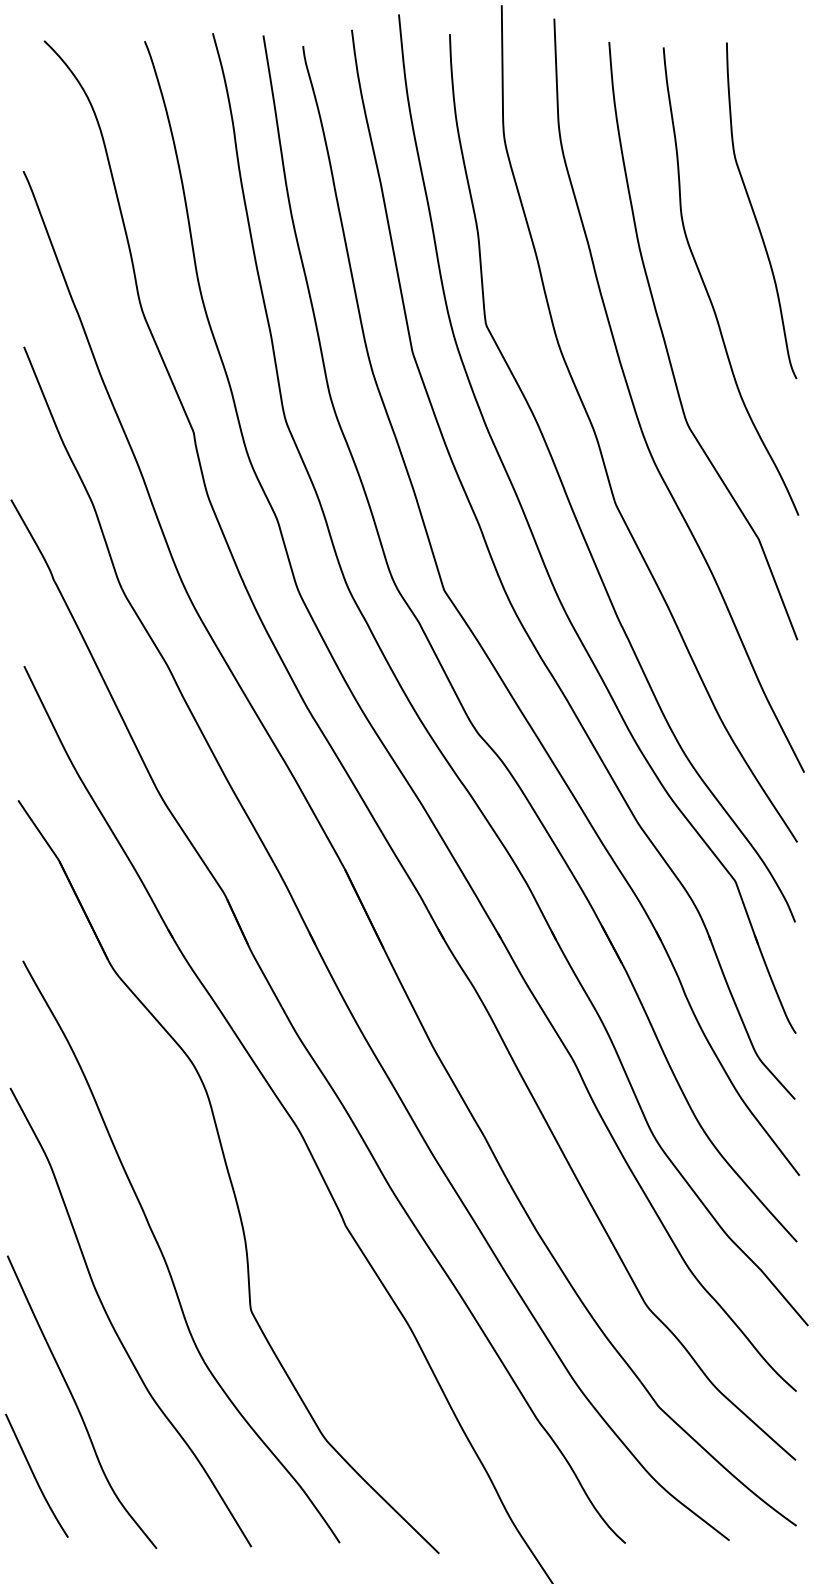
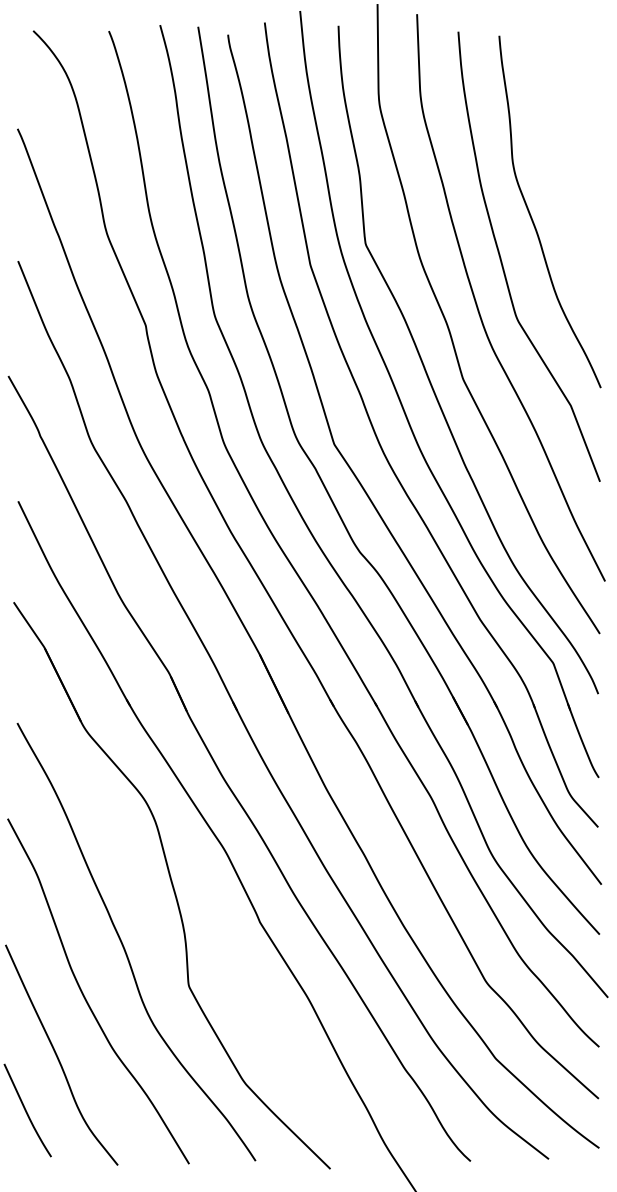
curve: (755, 213) -> (568, 160), removed

